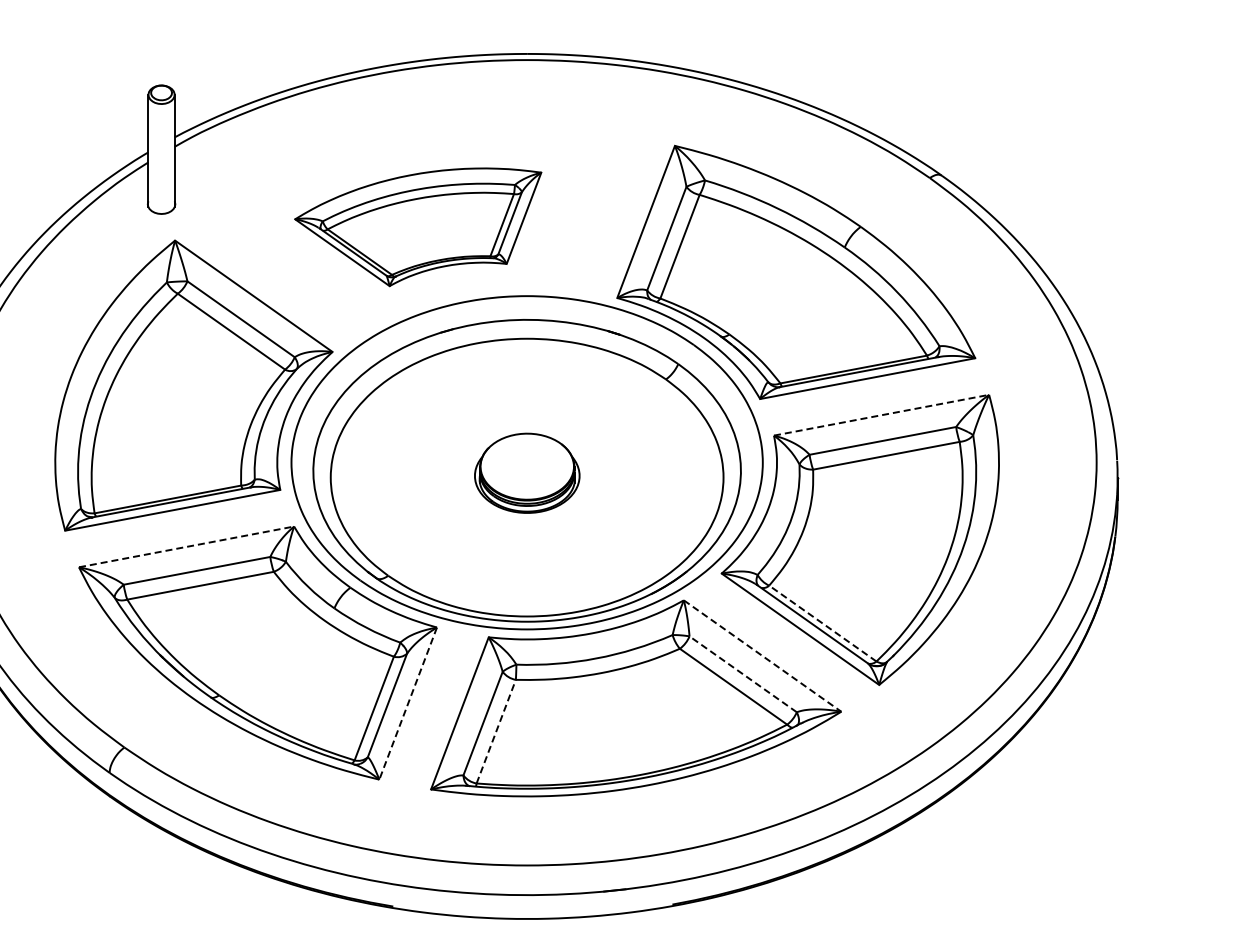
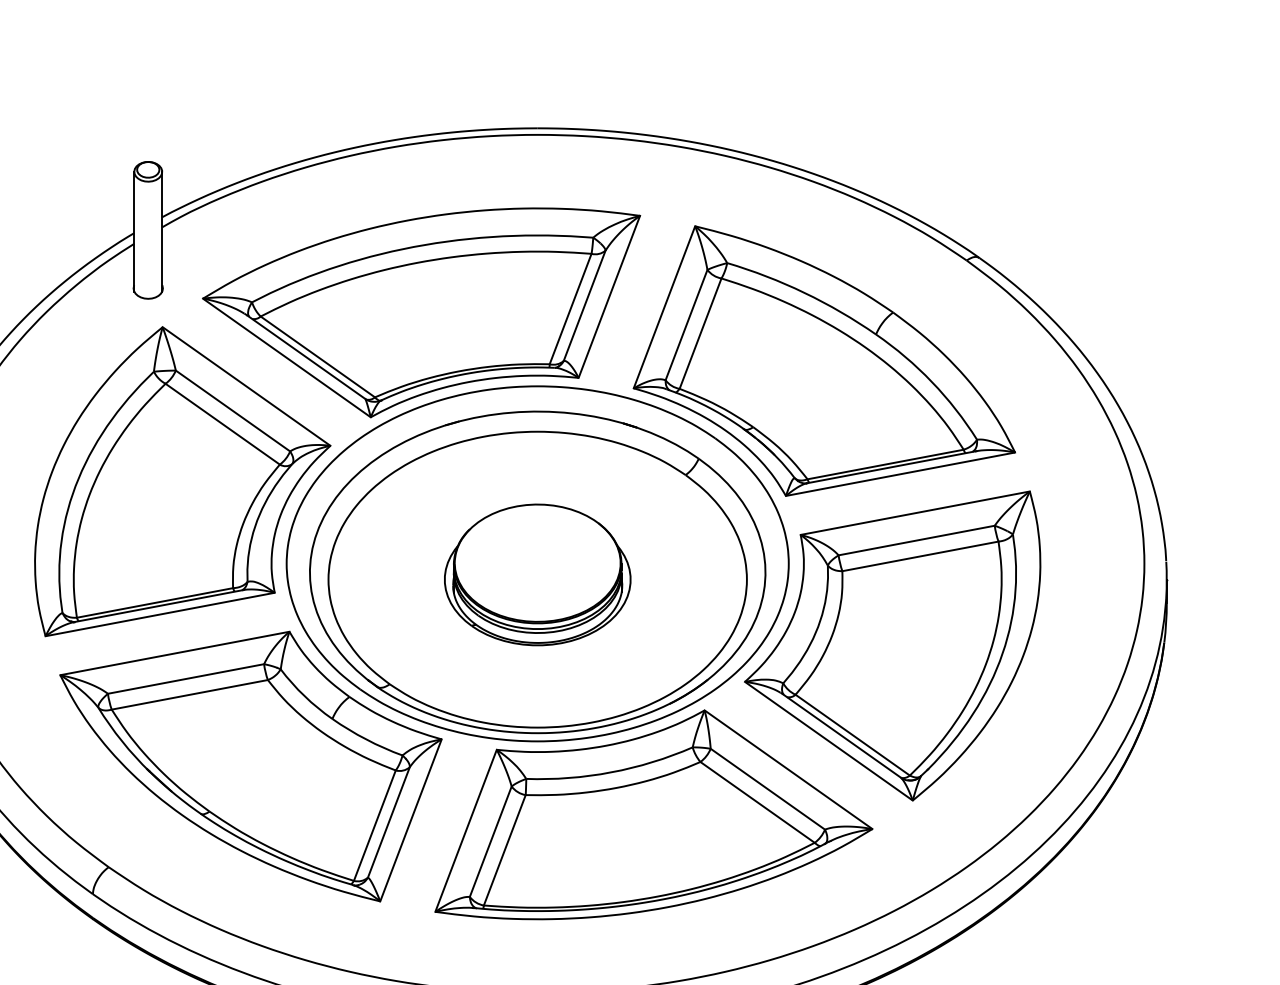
part: (418, 227) -> (421, 313), size x1.67
line: (882, 415) -> (916, 513), dashed -> solid
part: (527, 473) -> (538, 575), size x1.67
line: (187, 546) -> (175, 653), dashed -> solid
line: (822, 623) -> (852, 735), dashed -> solid
line: (763, 656) -> (789, 770), dashed -> solid
line: (743, 674) -> (768, 789), dashed -> solid
line: (408, 704) -> (411, 821), dashed -> solid
line: (496, 731) -> (505, 850), dashed -> solid

